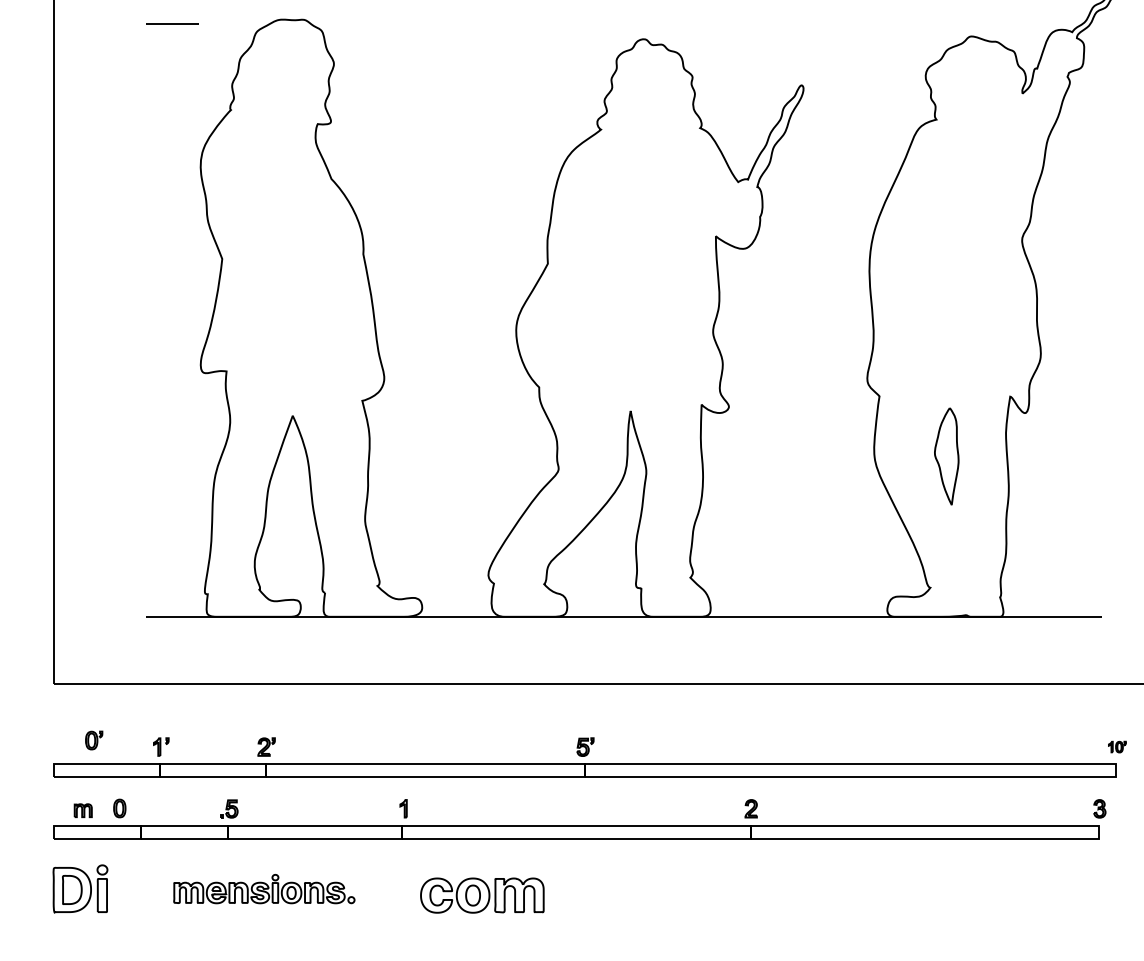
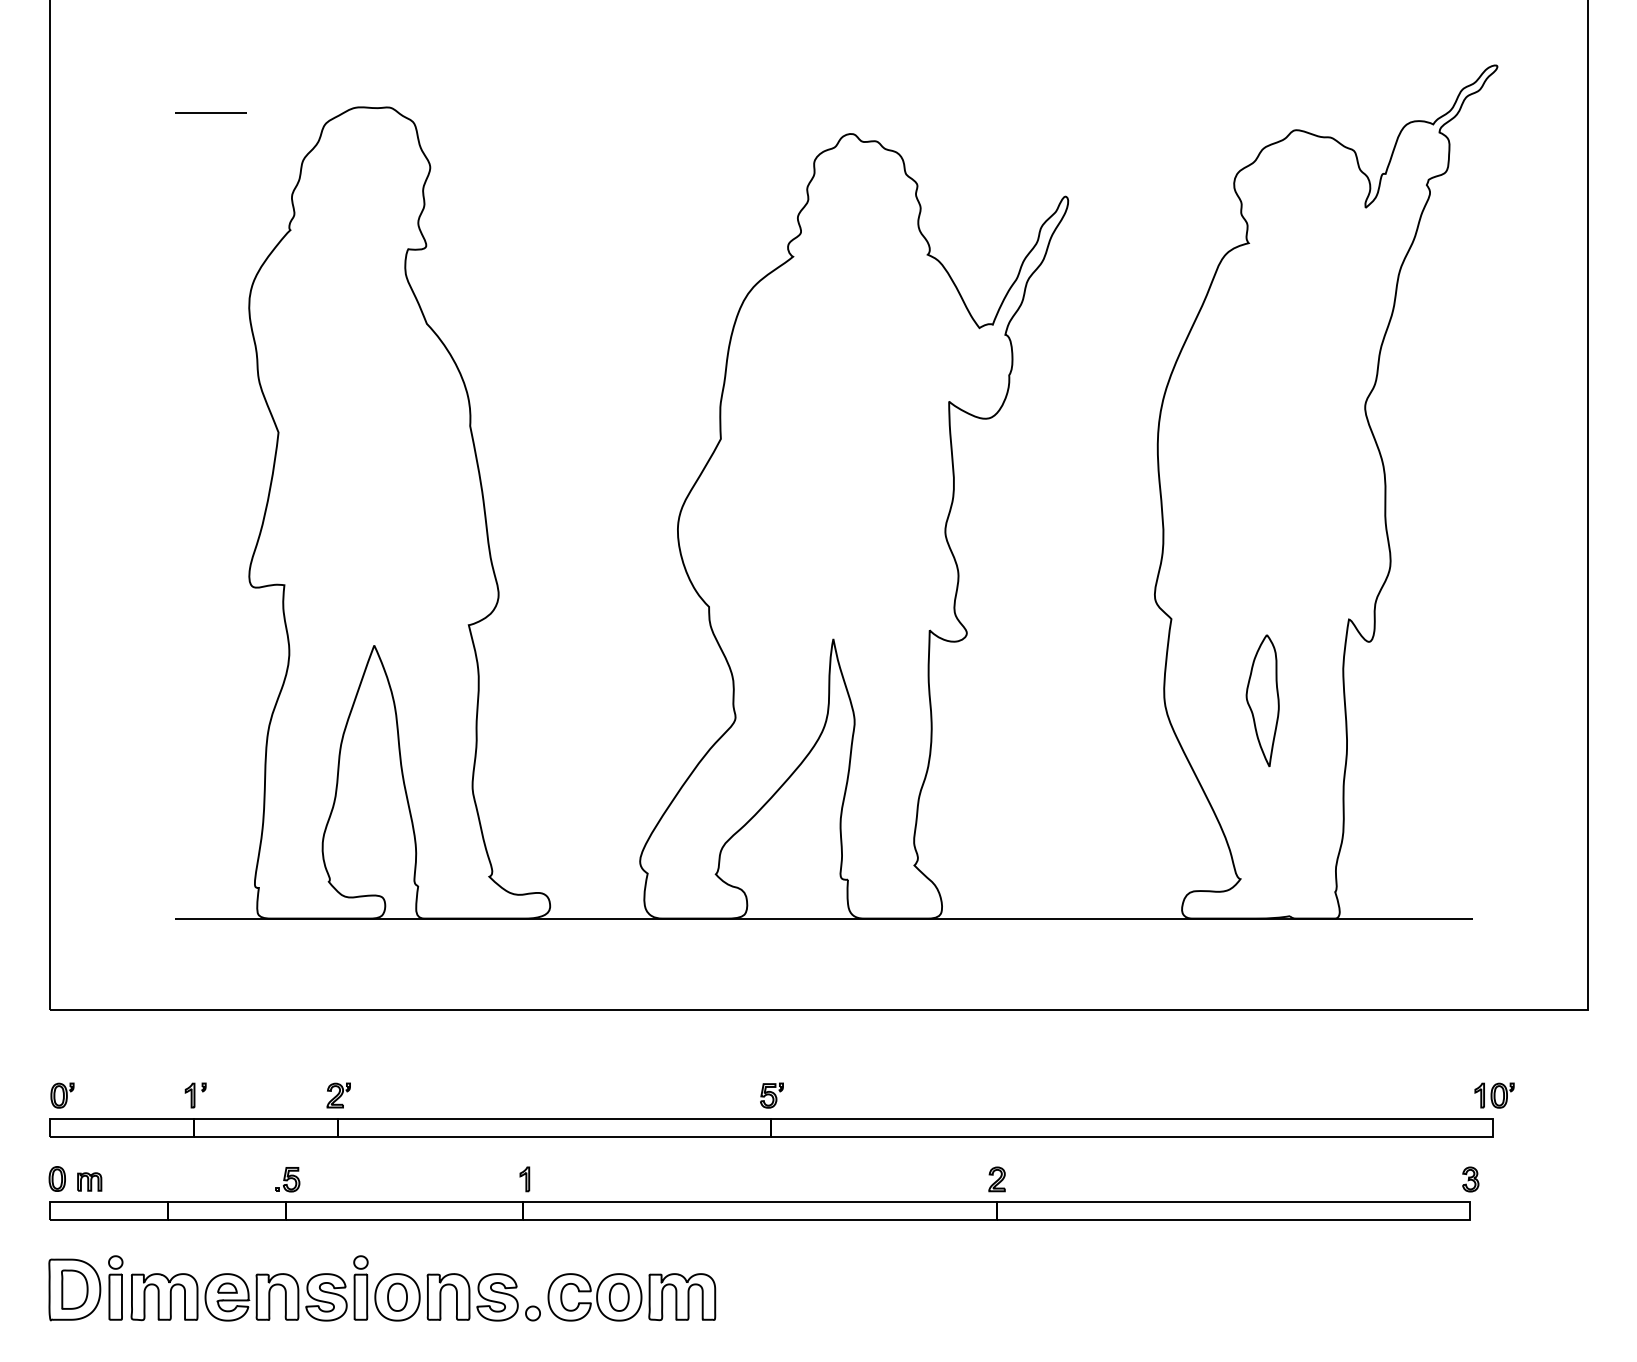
part: (94, 740) -> (62, 1095), moved
part: (1117, 747) -> (1494, 1095), size x1.67
part: (119, 808) -> (56, 1178), moved
part: (264, 889) -> (335, 1288), size x1.67

